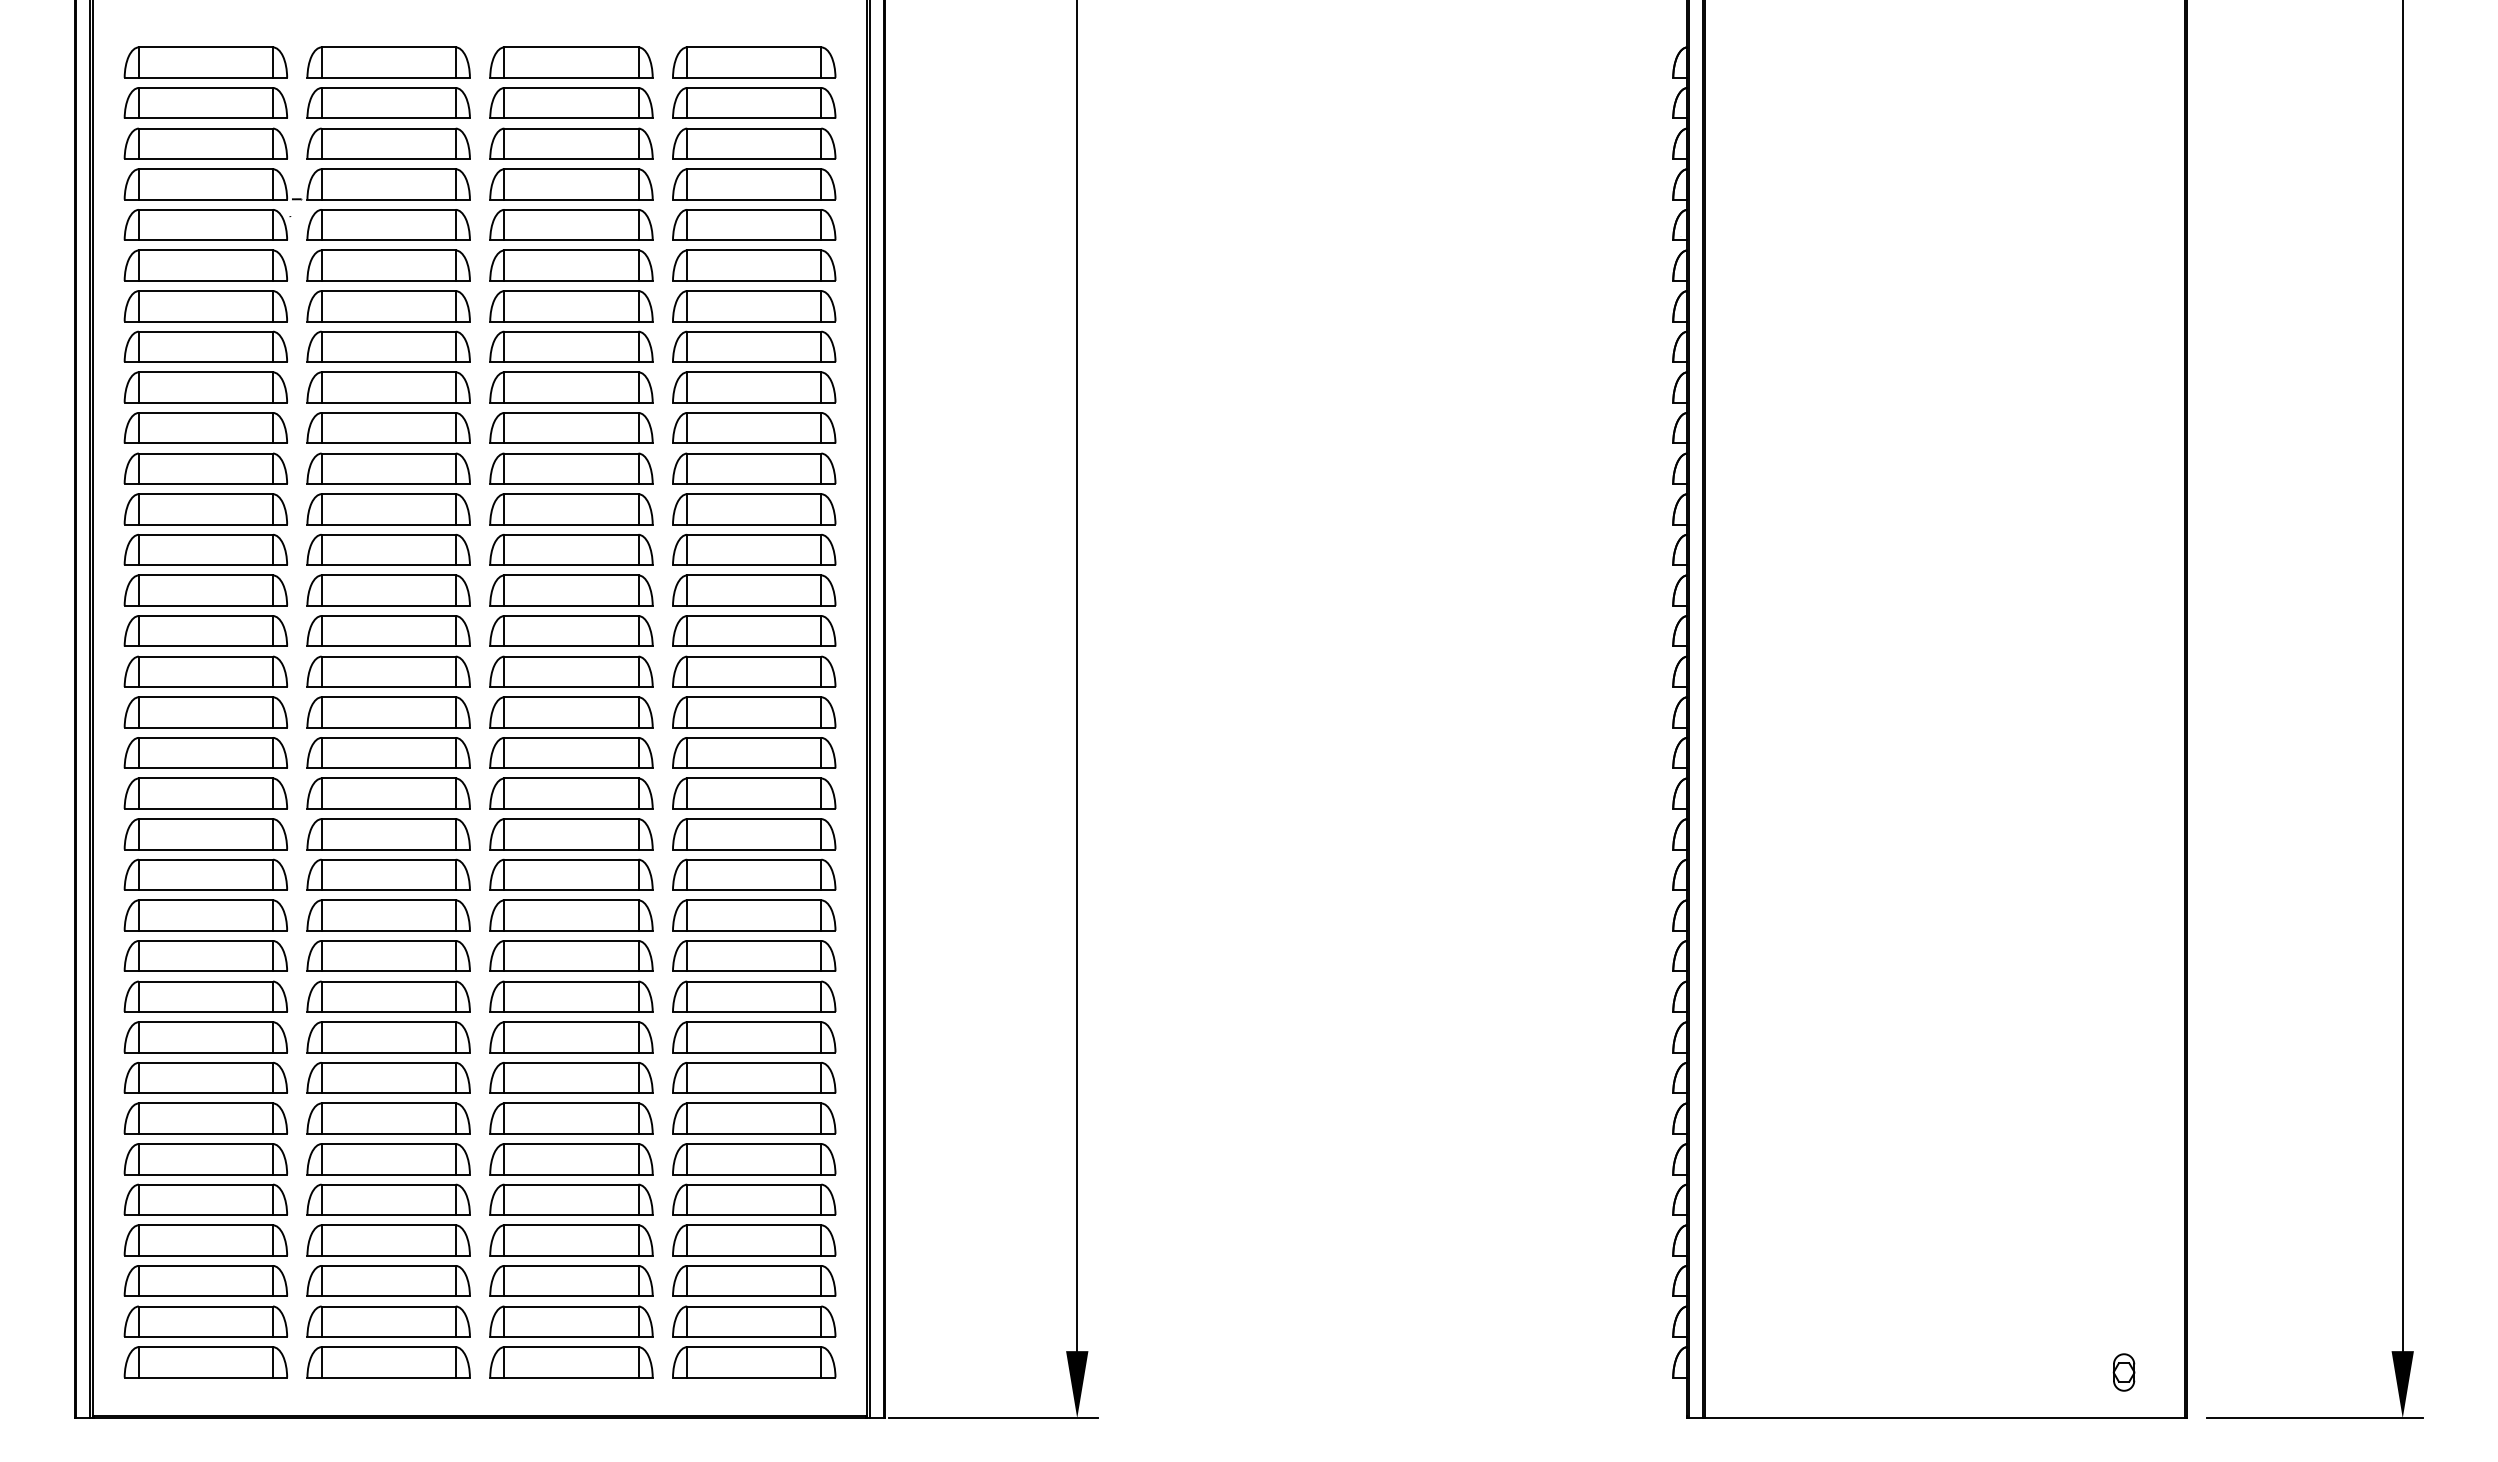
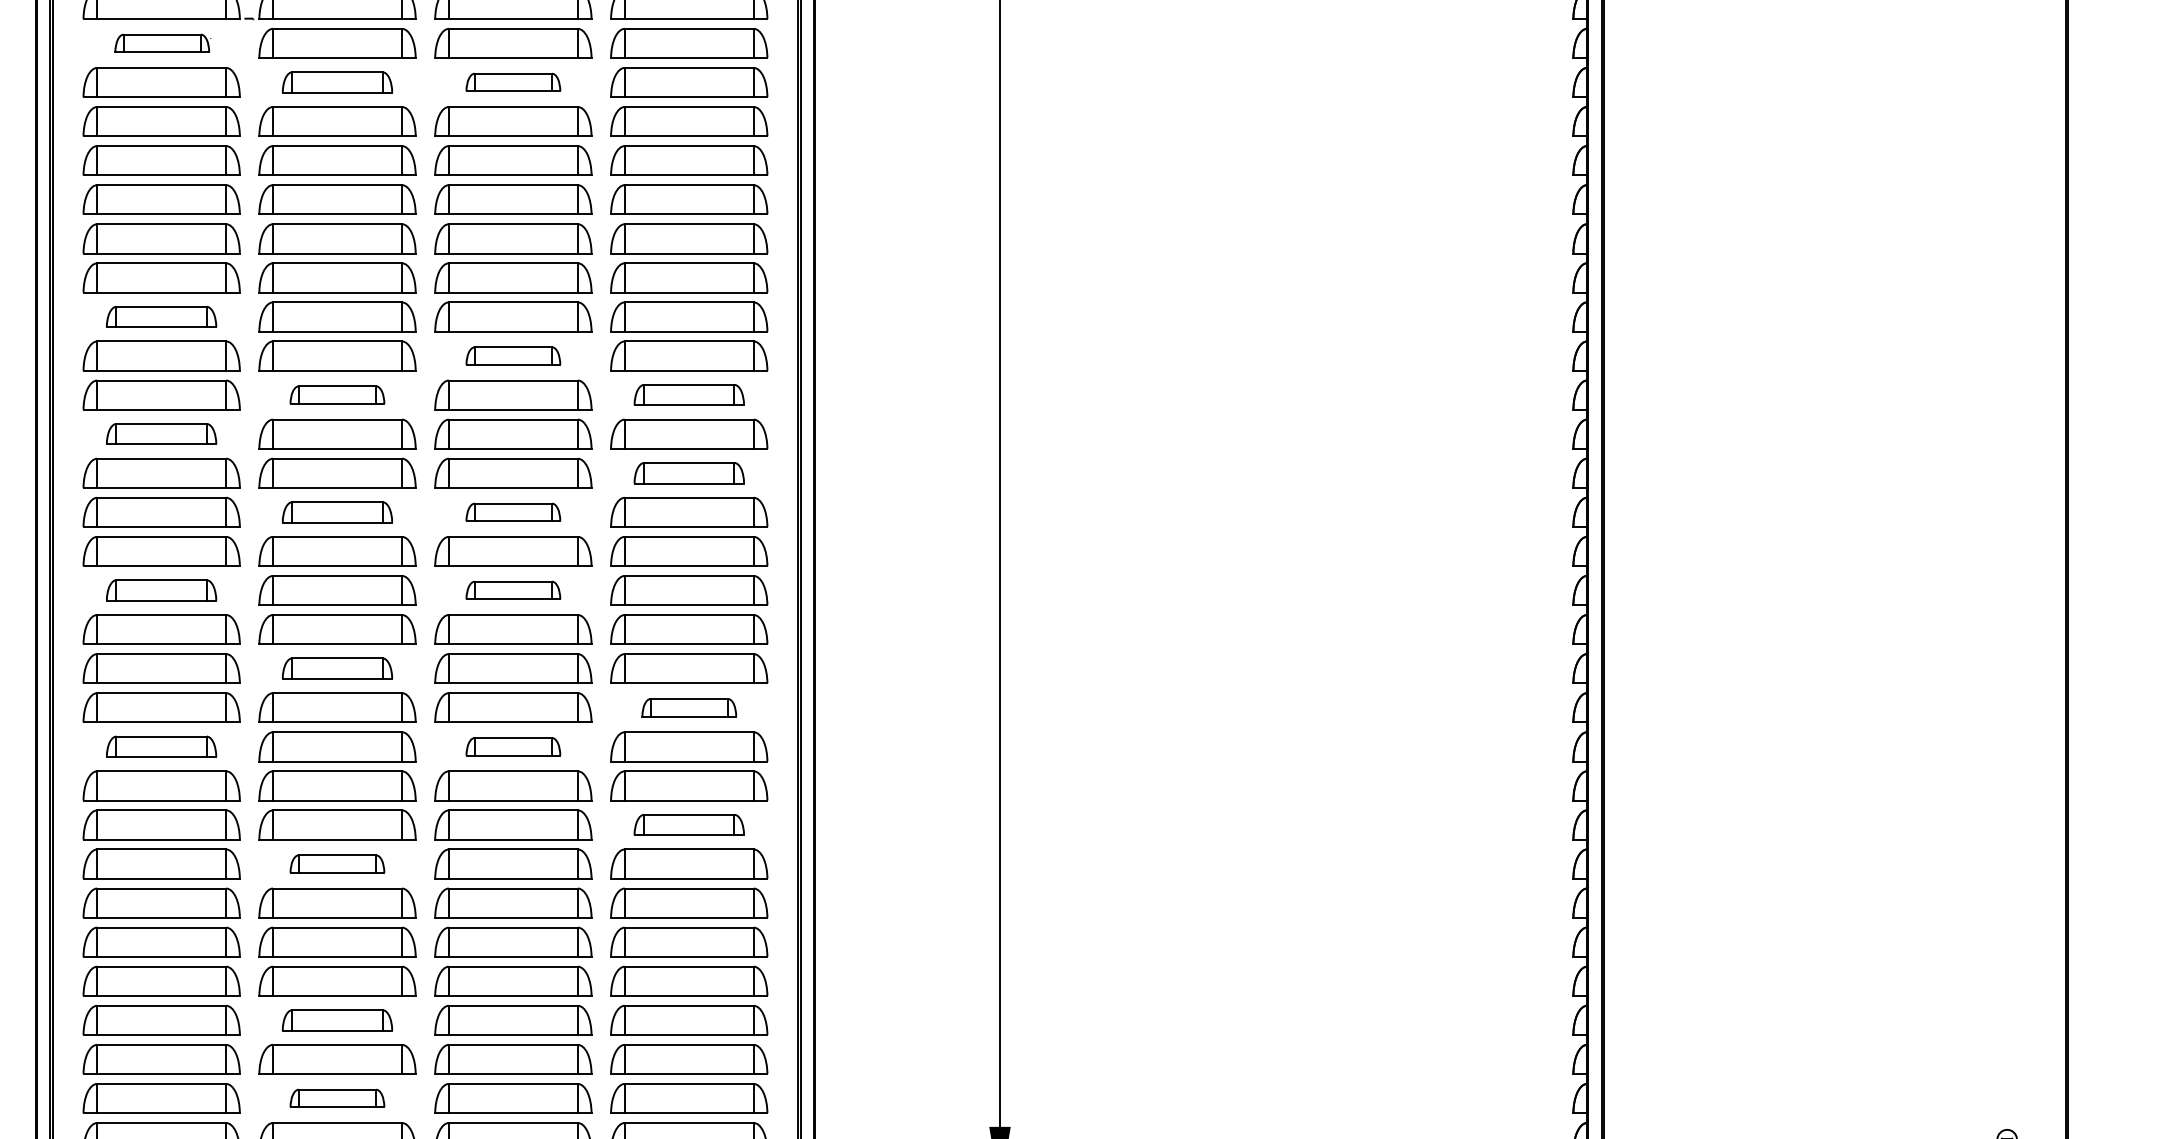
part: (207, 224) -> (163, 42), size x0.6
part: (388, 265) -> (337, 82), size x0.7
part: (571, 265) -> (513, 82), size x0.6
part: (205, 509) -> (161, 317), size x0.7
part: (571, 549) -> (513, 355), size x0.6
part: (388, 590) -> (337, 395), size x0.6
part: (754, 590) -> (689, 395), size x0.7
part: (205, 630) -> (161, 433), size x0.7
part: (754, 671) -> (689, 472), size x0.7
part: (388, 712) -> (337, 512), size x0.7
part: (571, 712) -> (513, 512), size x0.6
part: (205, 793) -> (161, 590), size x0.7
part: (571, 793) -> (513, 590), size x0.6
part: (388, 874) -> (337, 668), size x0.7
part: (754, 915) -> (689, 707), size x0.6
part: (205, 955) -> (161, 746), size x0.7
part: (571, 955) -> (513, 746), size x0.6
part: (754, 1037) -> (689, 825), size x0.7
part: (388, 1077) -> (337, 863), size x0.6
part: (388, 1240) -> (337, 1020), size x0.7
part: (388, 1321) -> (337, 1098), size x0.6

